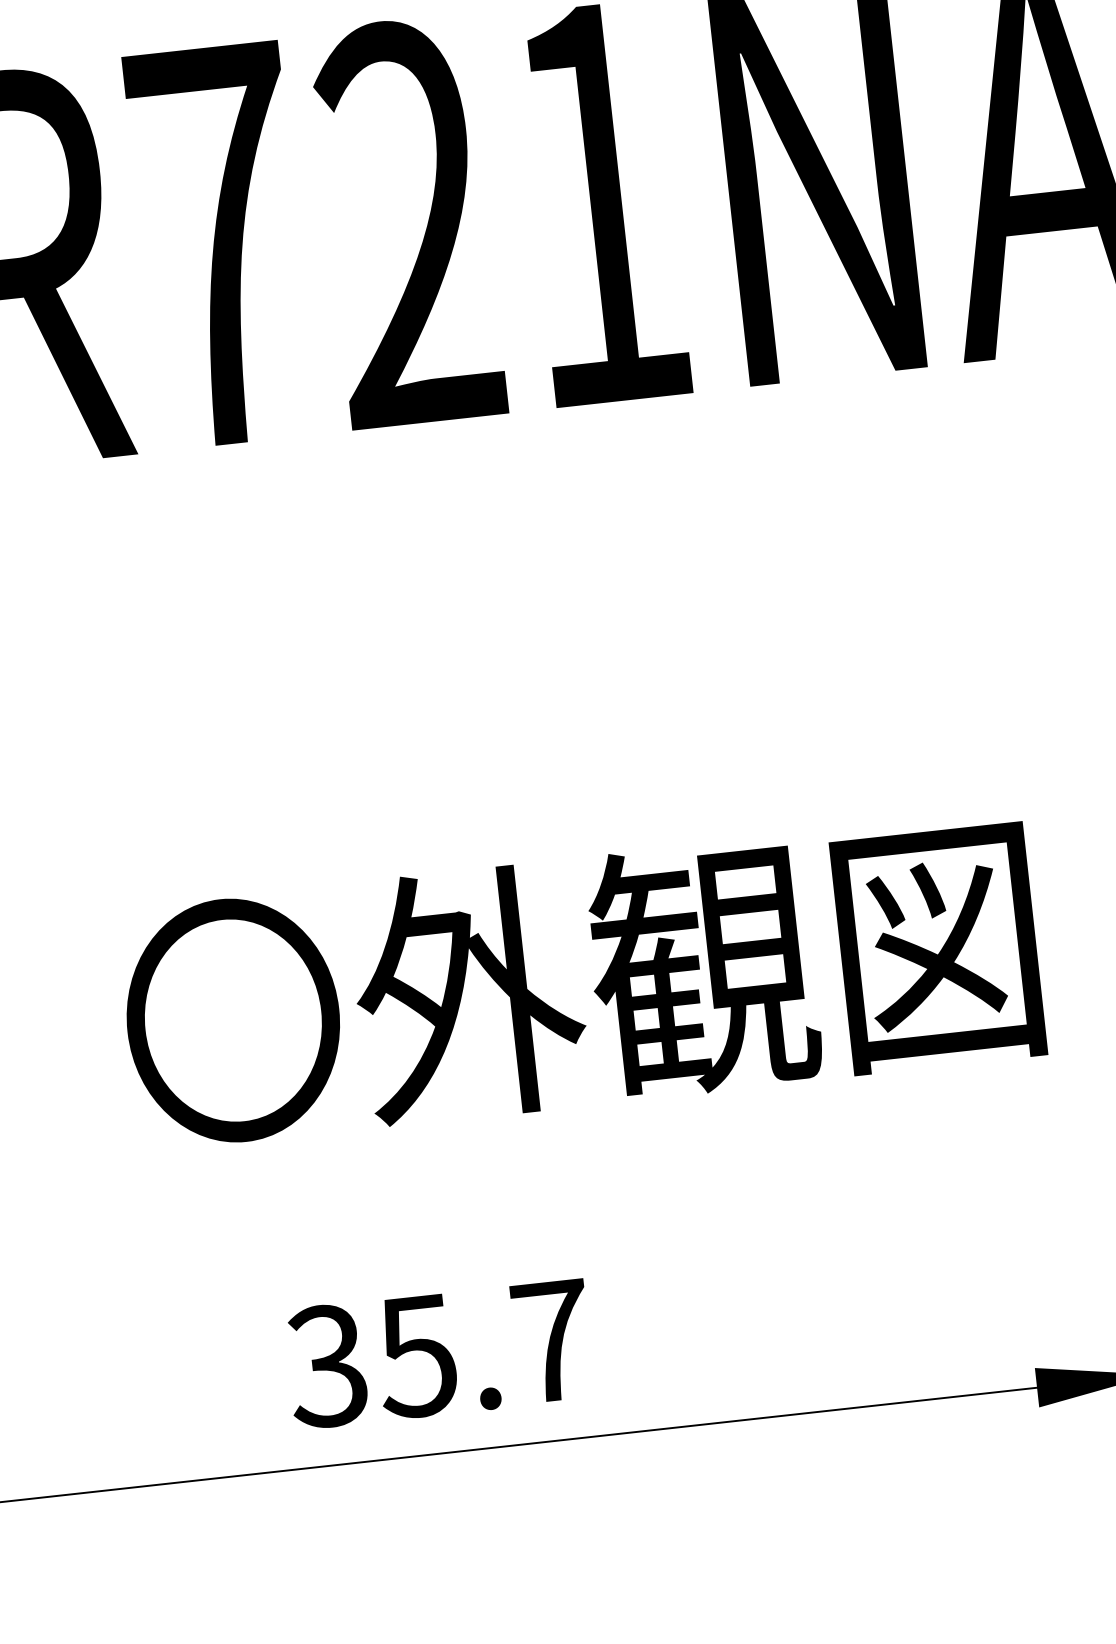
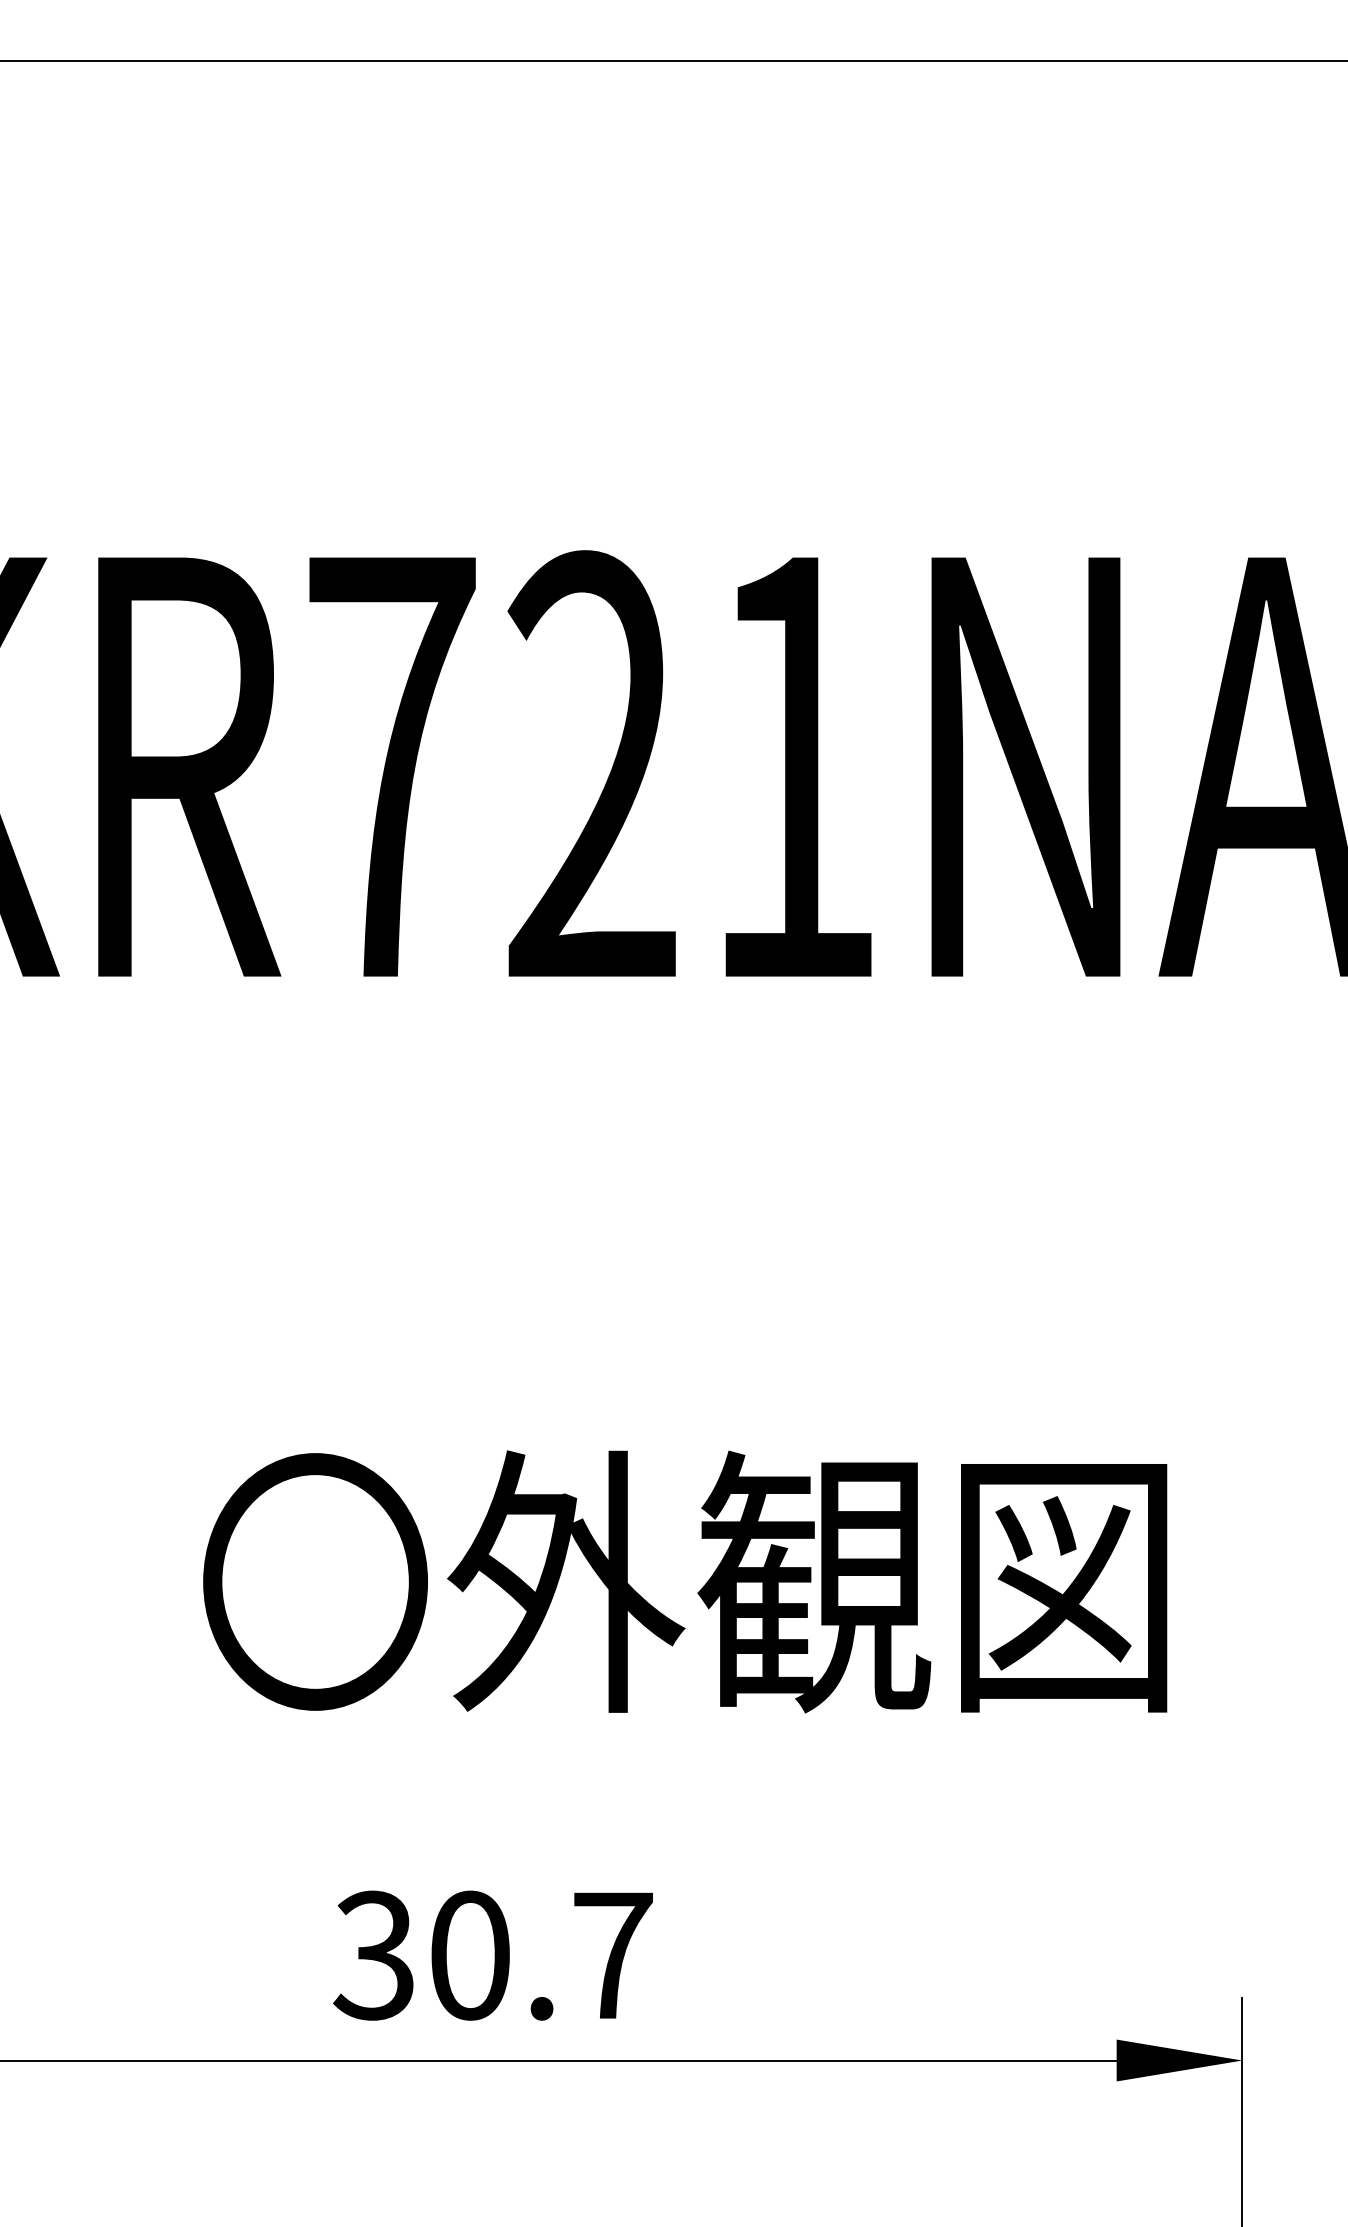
text: (416, 1356) -> (468, 1955), 35.7 -> 30.7

